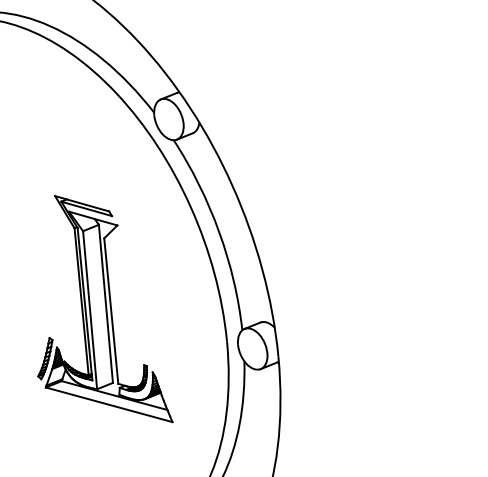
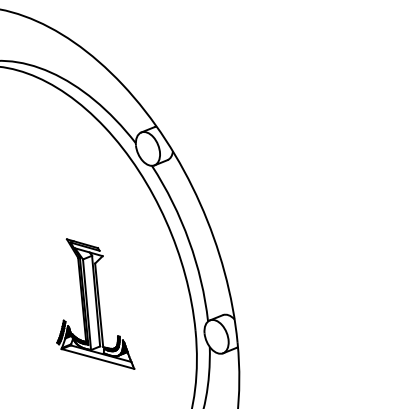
part: (104, 308) -> (95, 303), size x0.7

